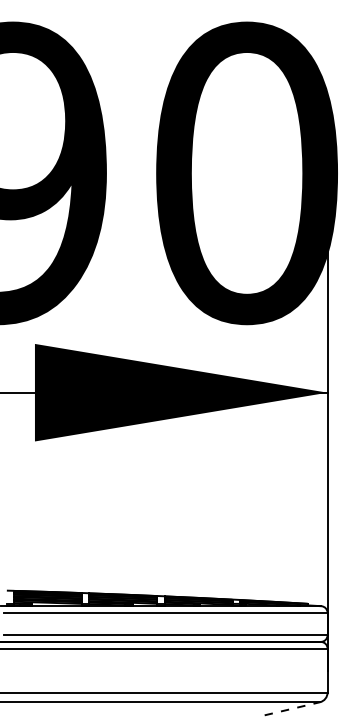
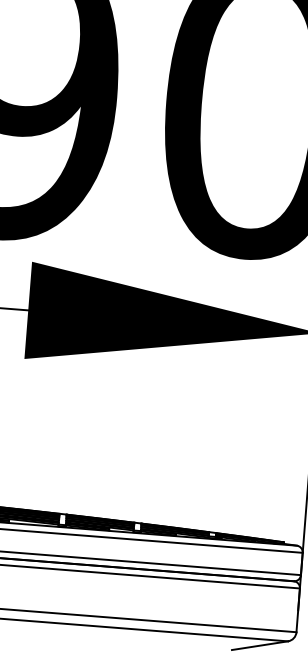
line: (292, 708) -> (260, 645), dashed -> solid

